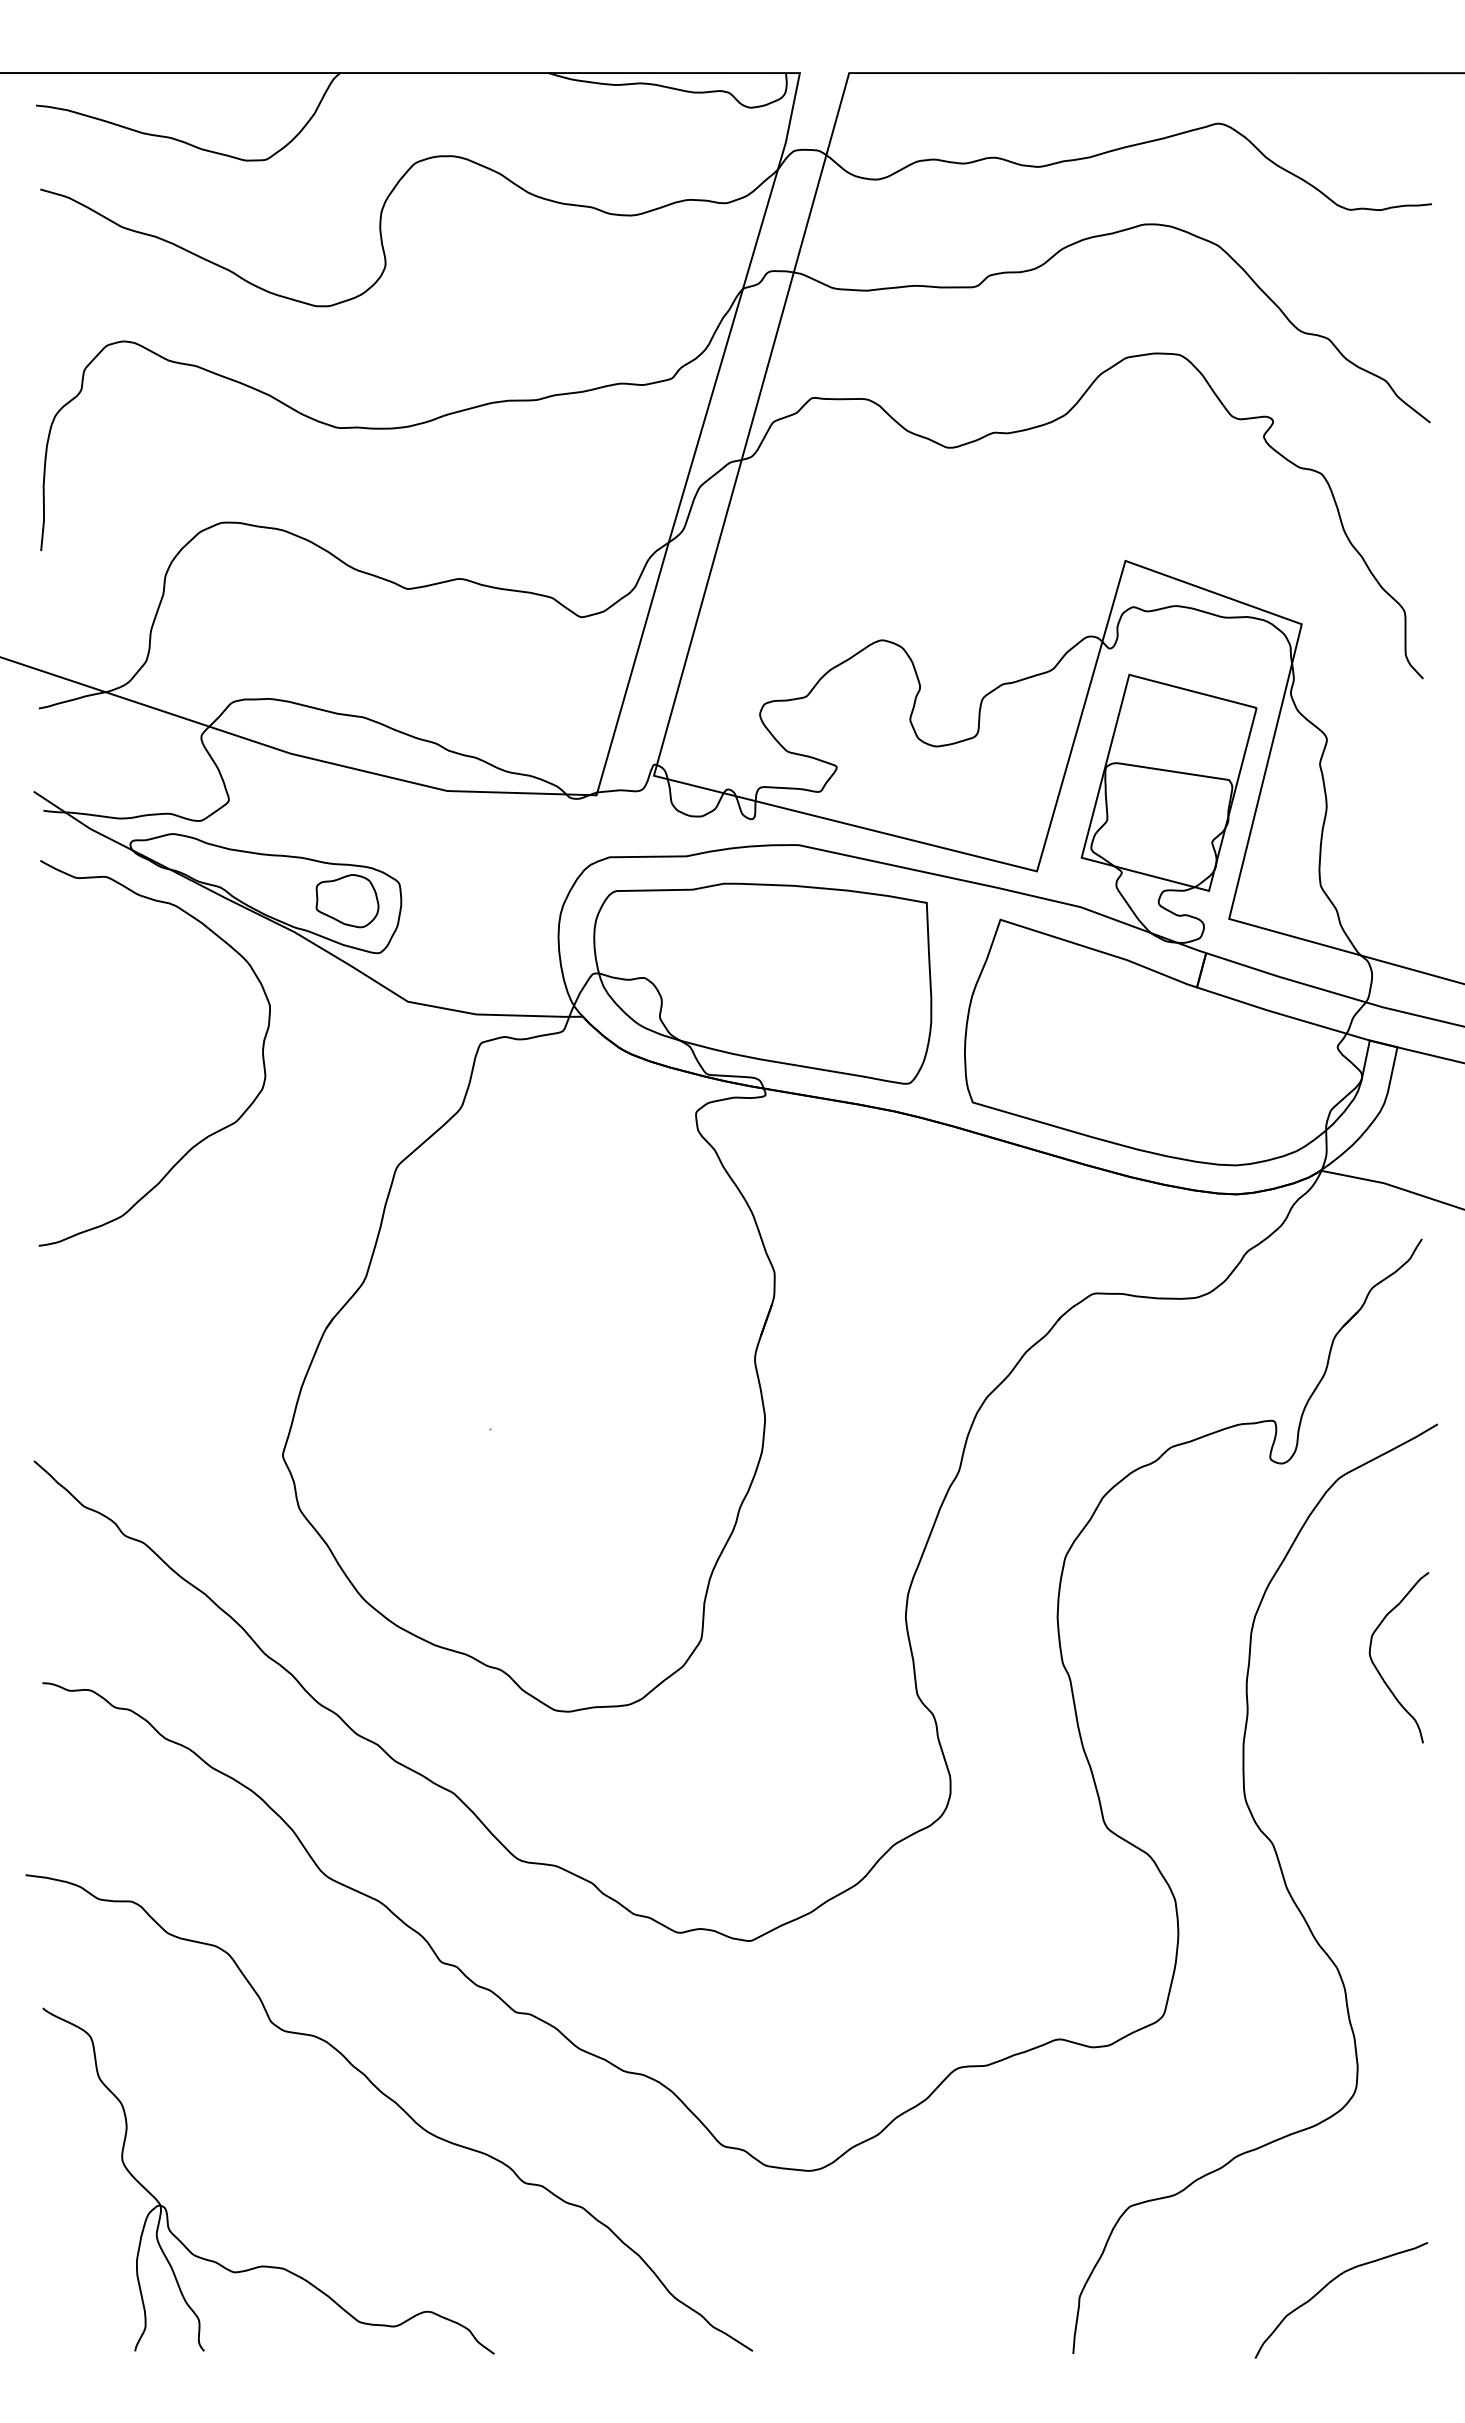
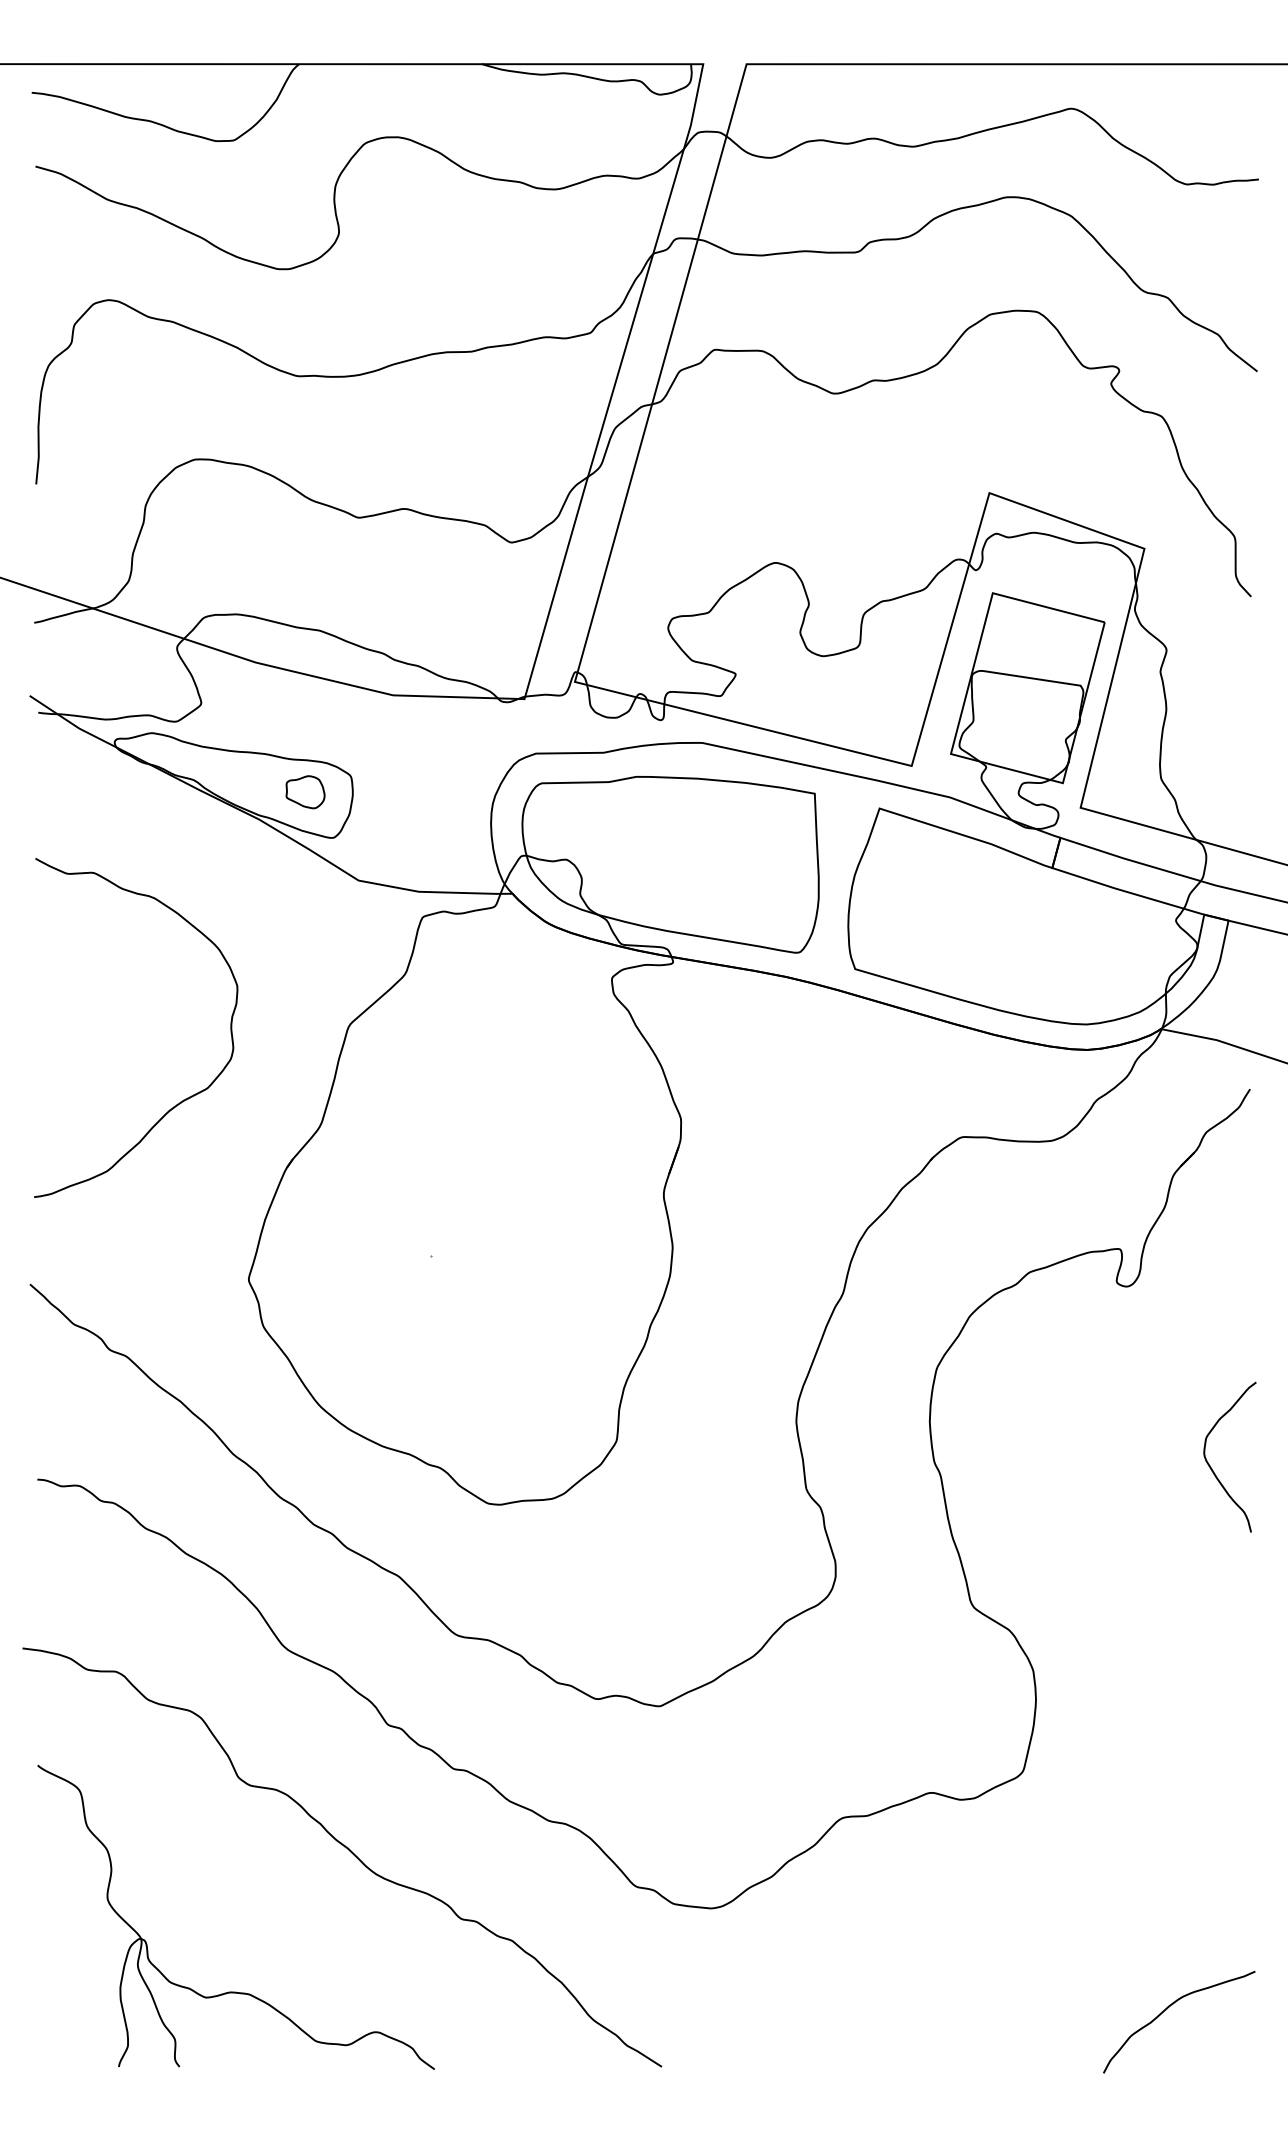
part: (347, 901) -> (305, 792), size x0.7
curve: (209, 1134) -> (184, 1099), moved
curve: (1282, 1878) -> (1127, 1651), removed

